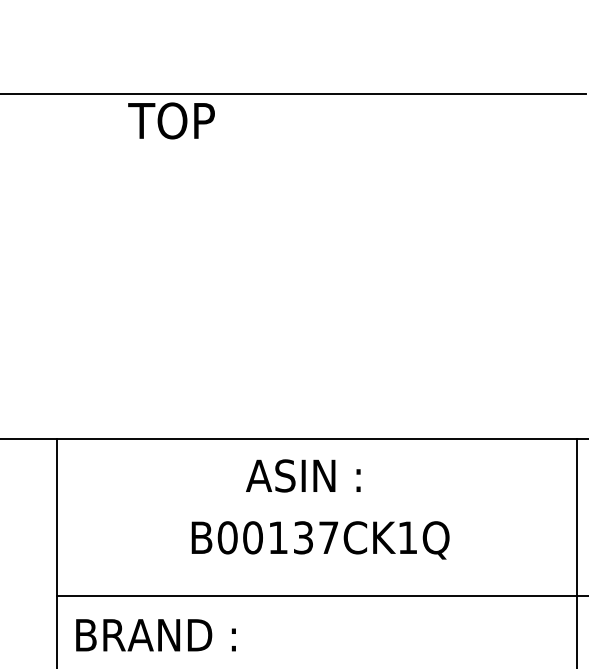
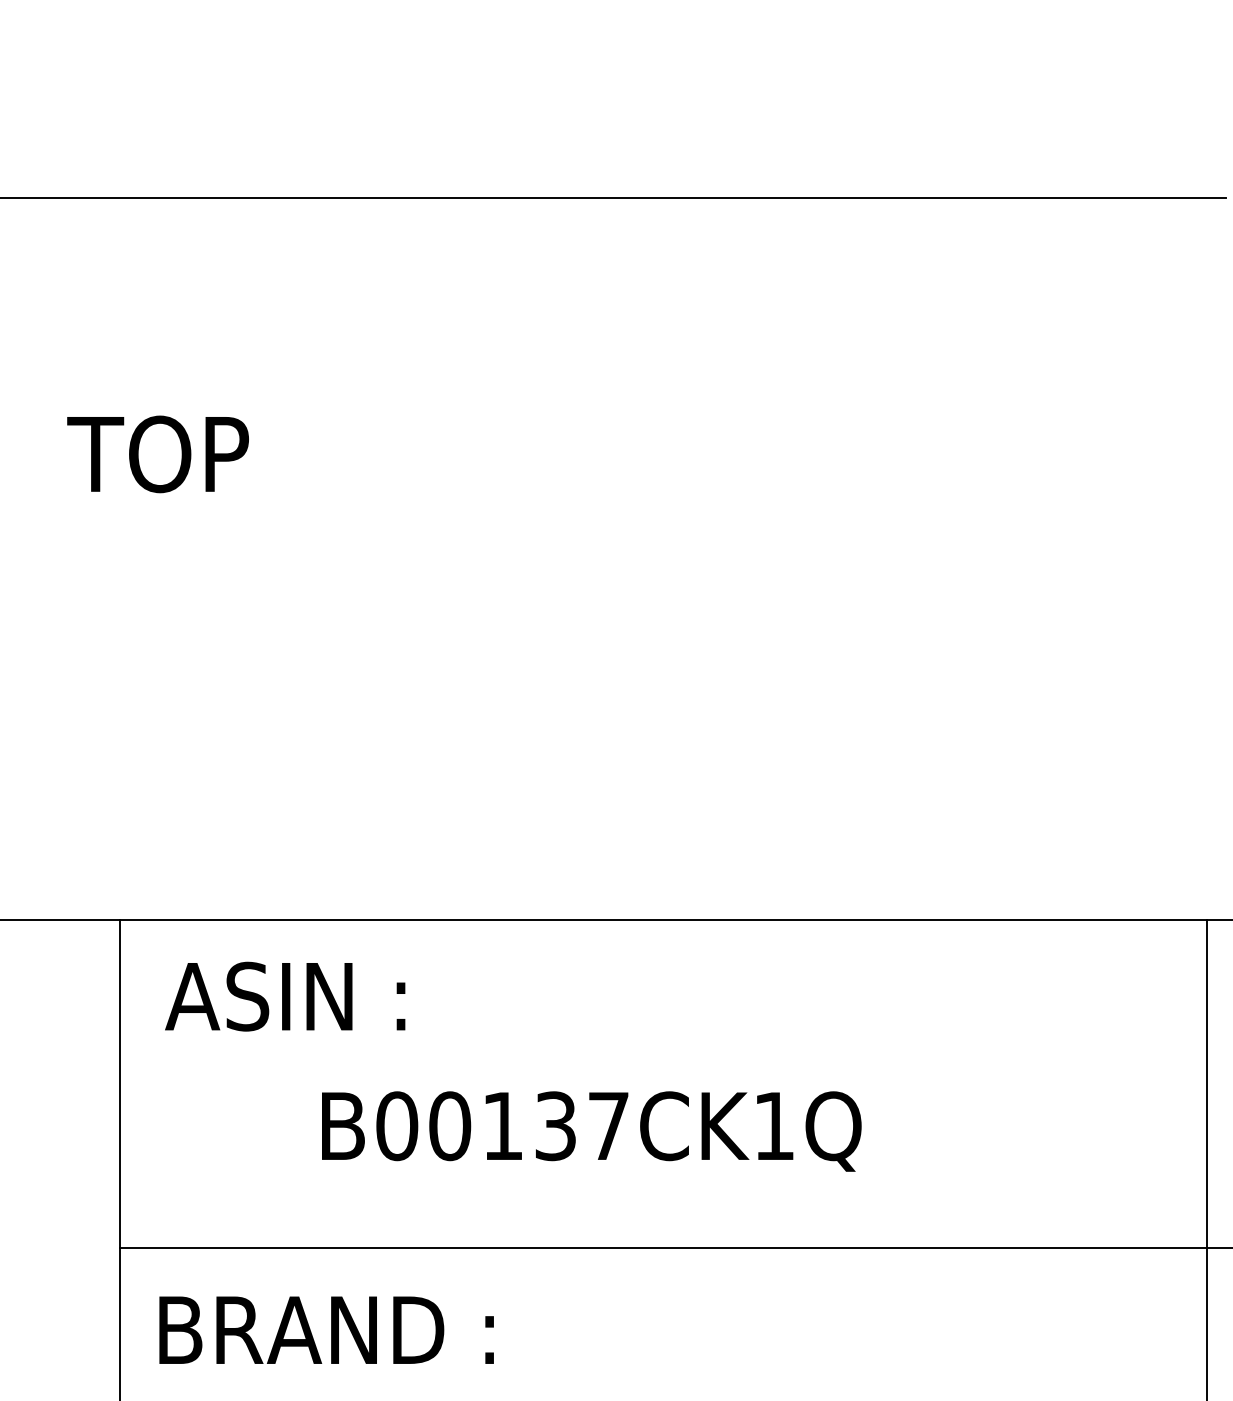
text: (171, 120) -> (157, 453), moved
text: (303, 475) -> (285, 995), moved
text: (320, 540) -> (591, 1131), moved

